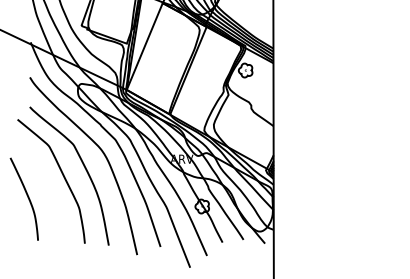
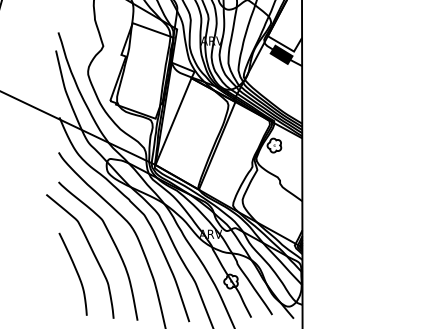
curve: (26, 196) -> (75, 271), moved

